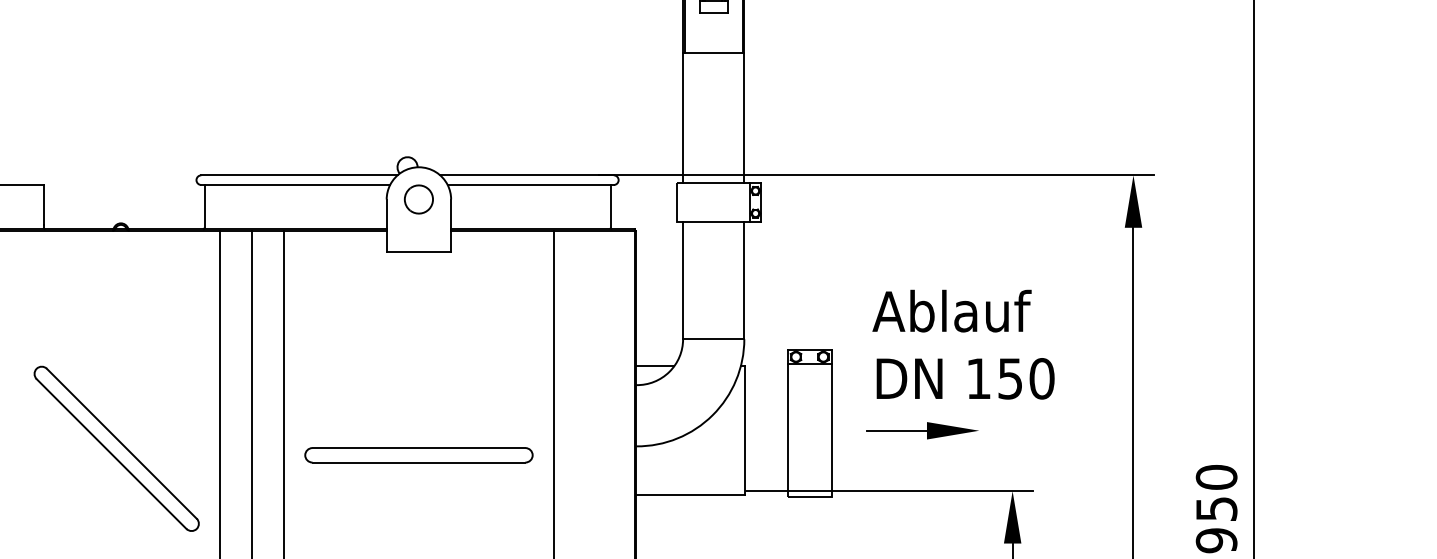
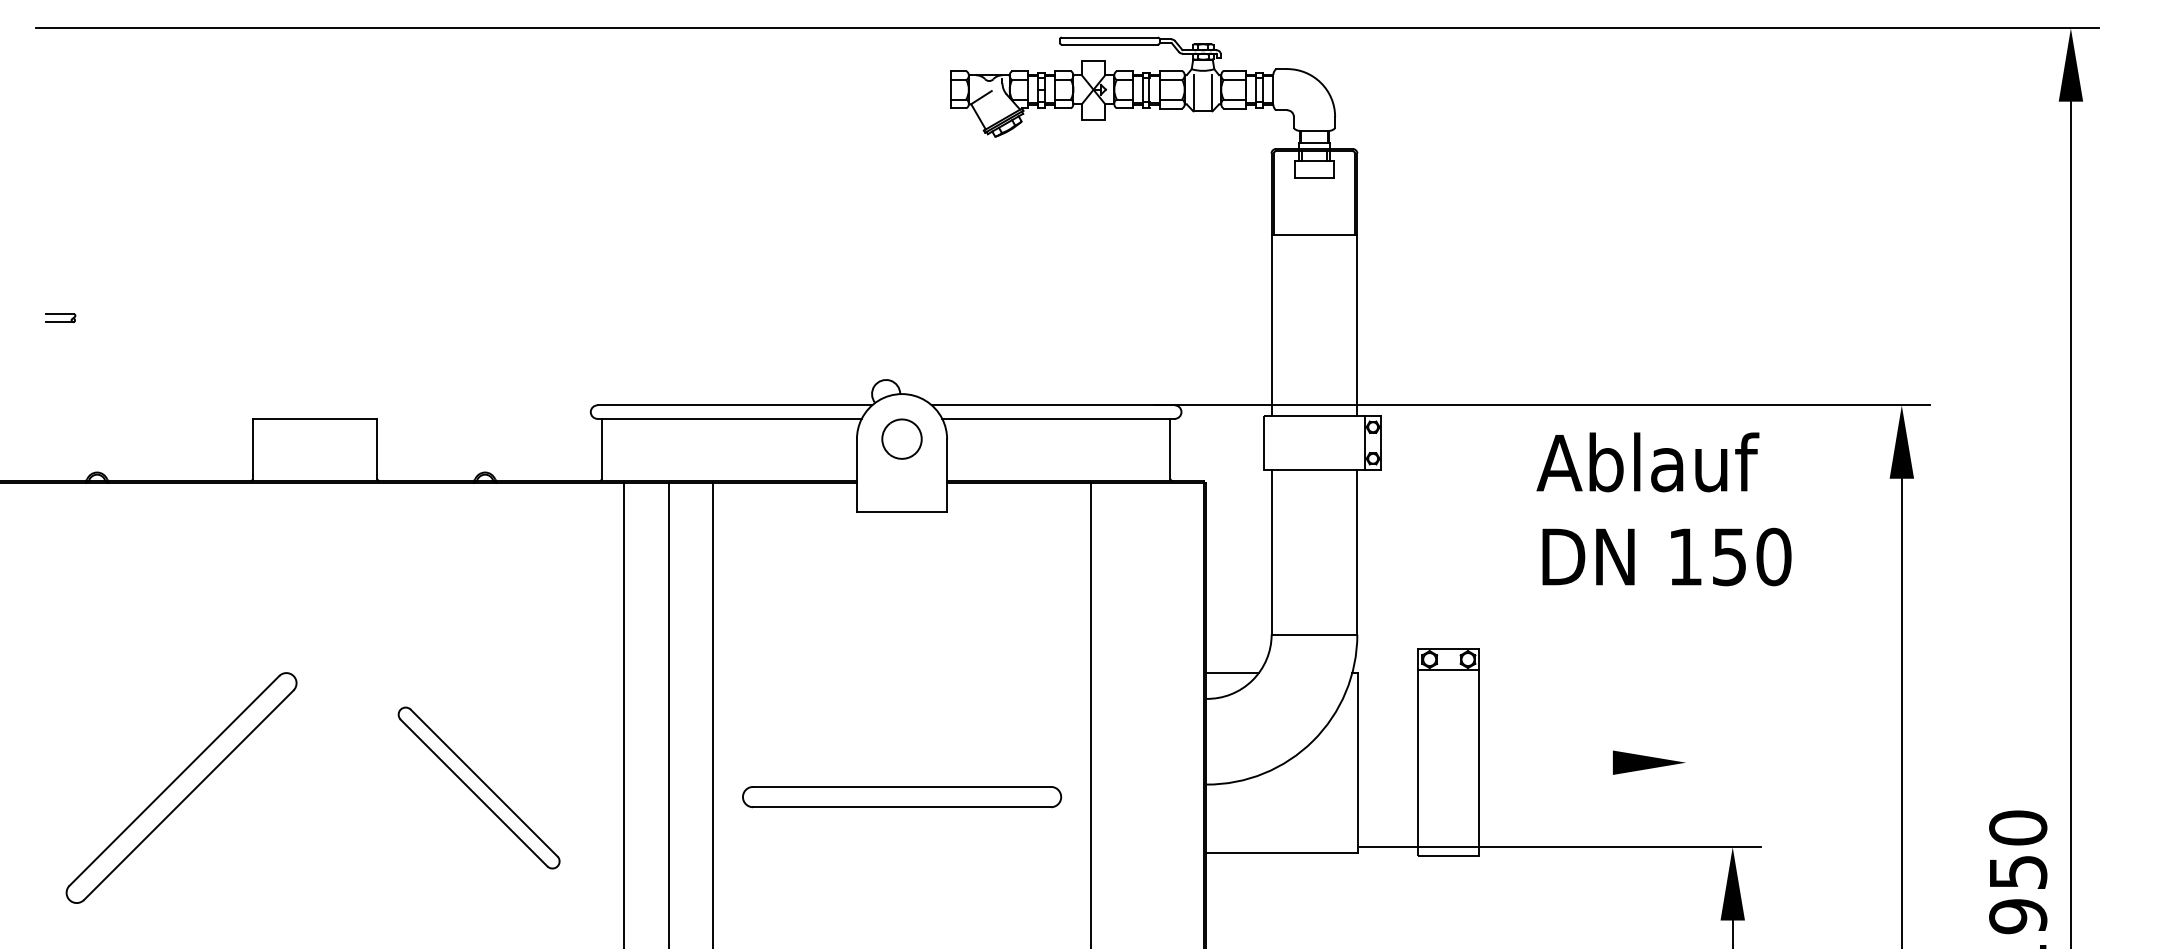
text: (963, 344) -> (1663, 509), moved
line: (896, 430) -> (1570, 762), removed
part: (116, 448) -> (478, 787), size x0.7

